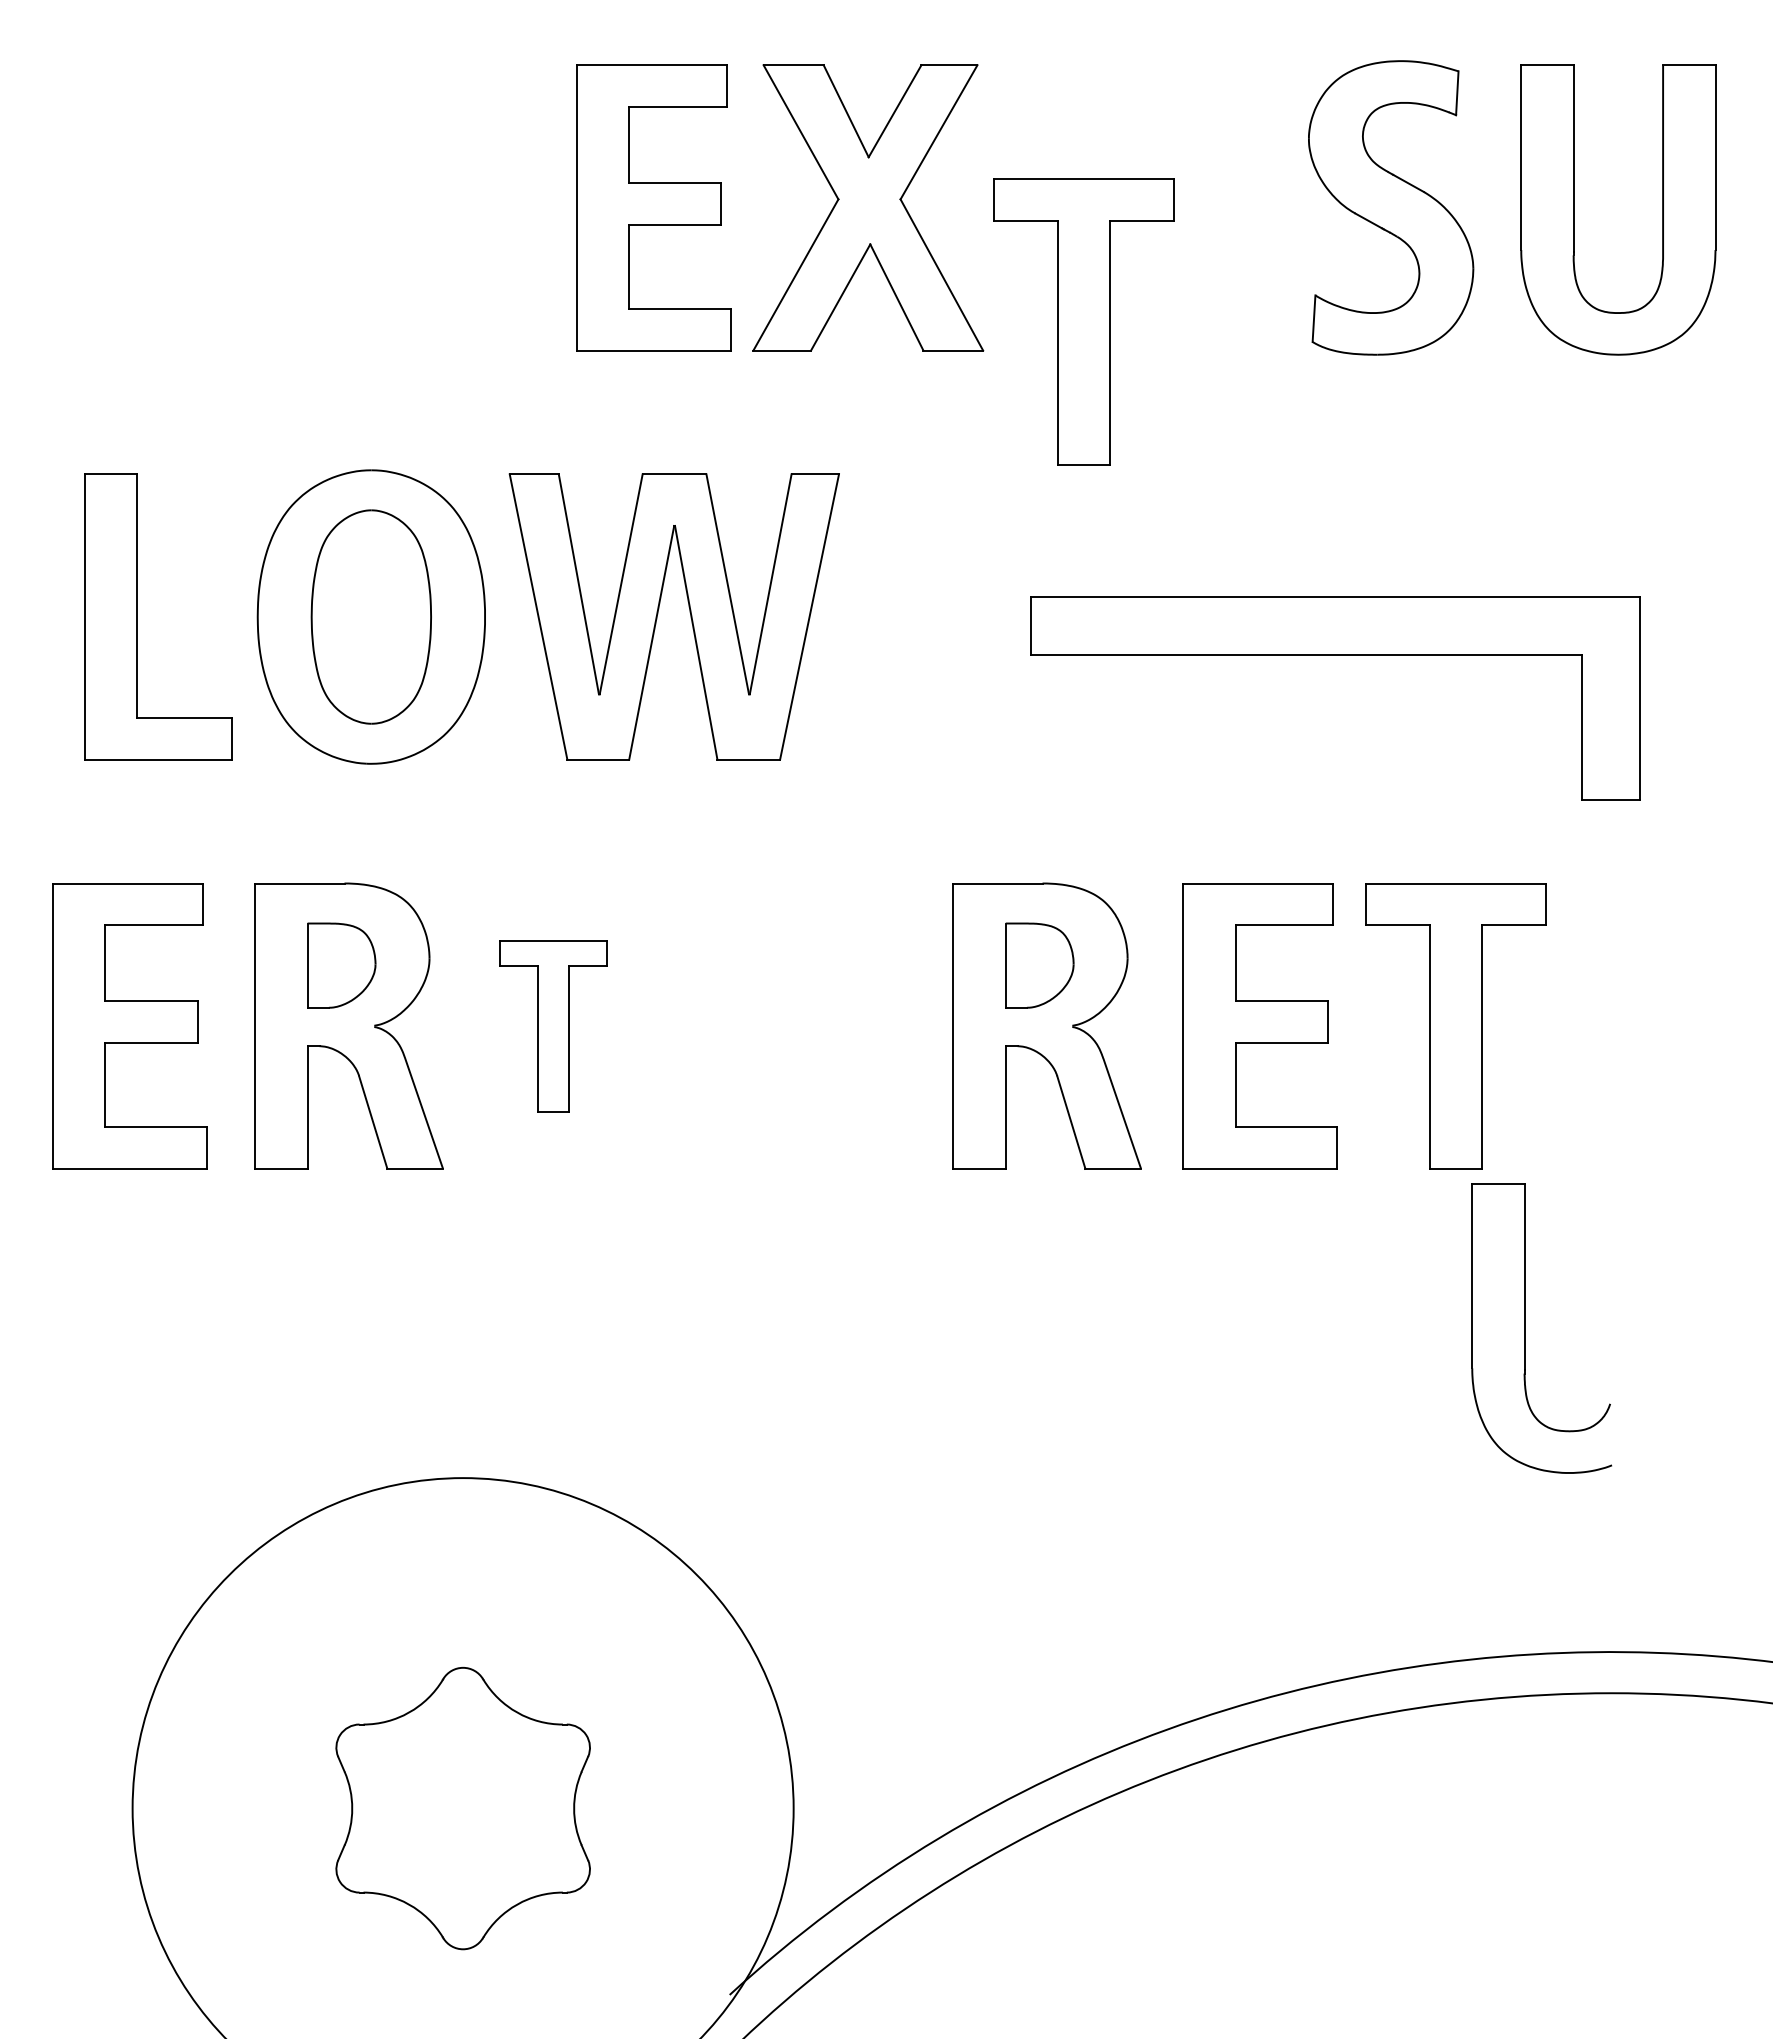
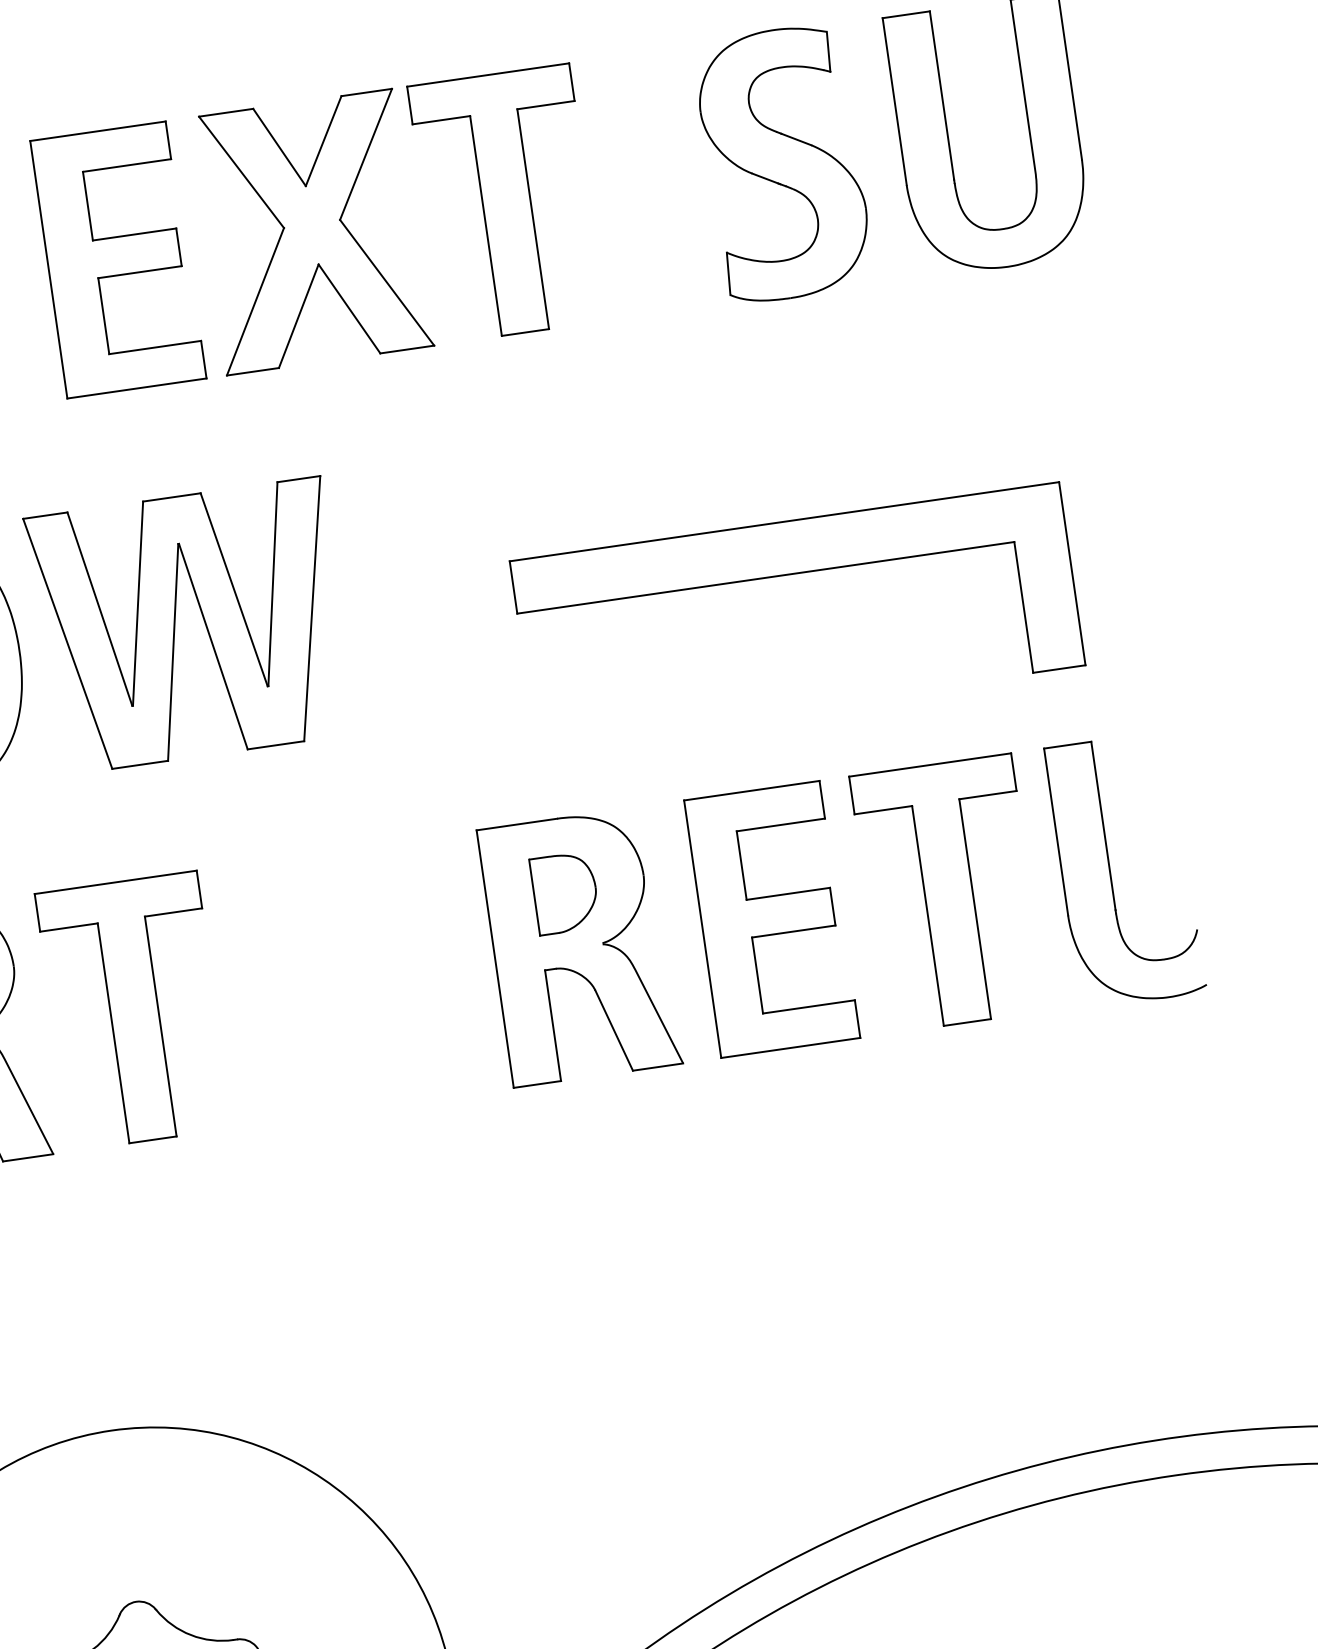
part: (1083, 321) -> (506, 203), moved
part: (553, 1026) -> (134, 1011), size x1.67
part: (1525, 1328) -> (1110, 872), moved

